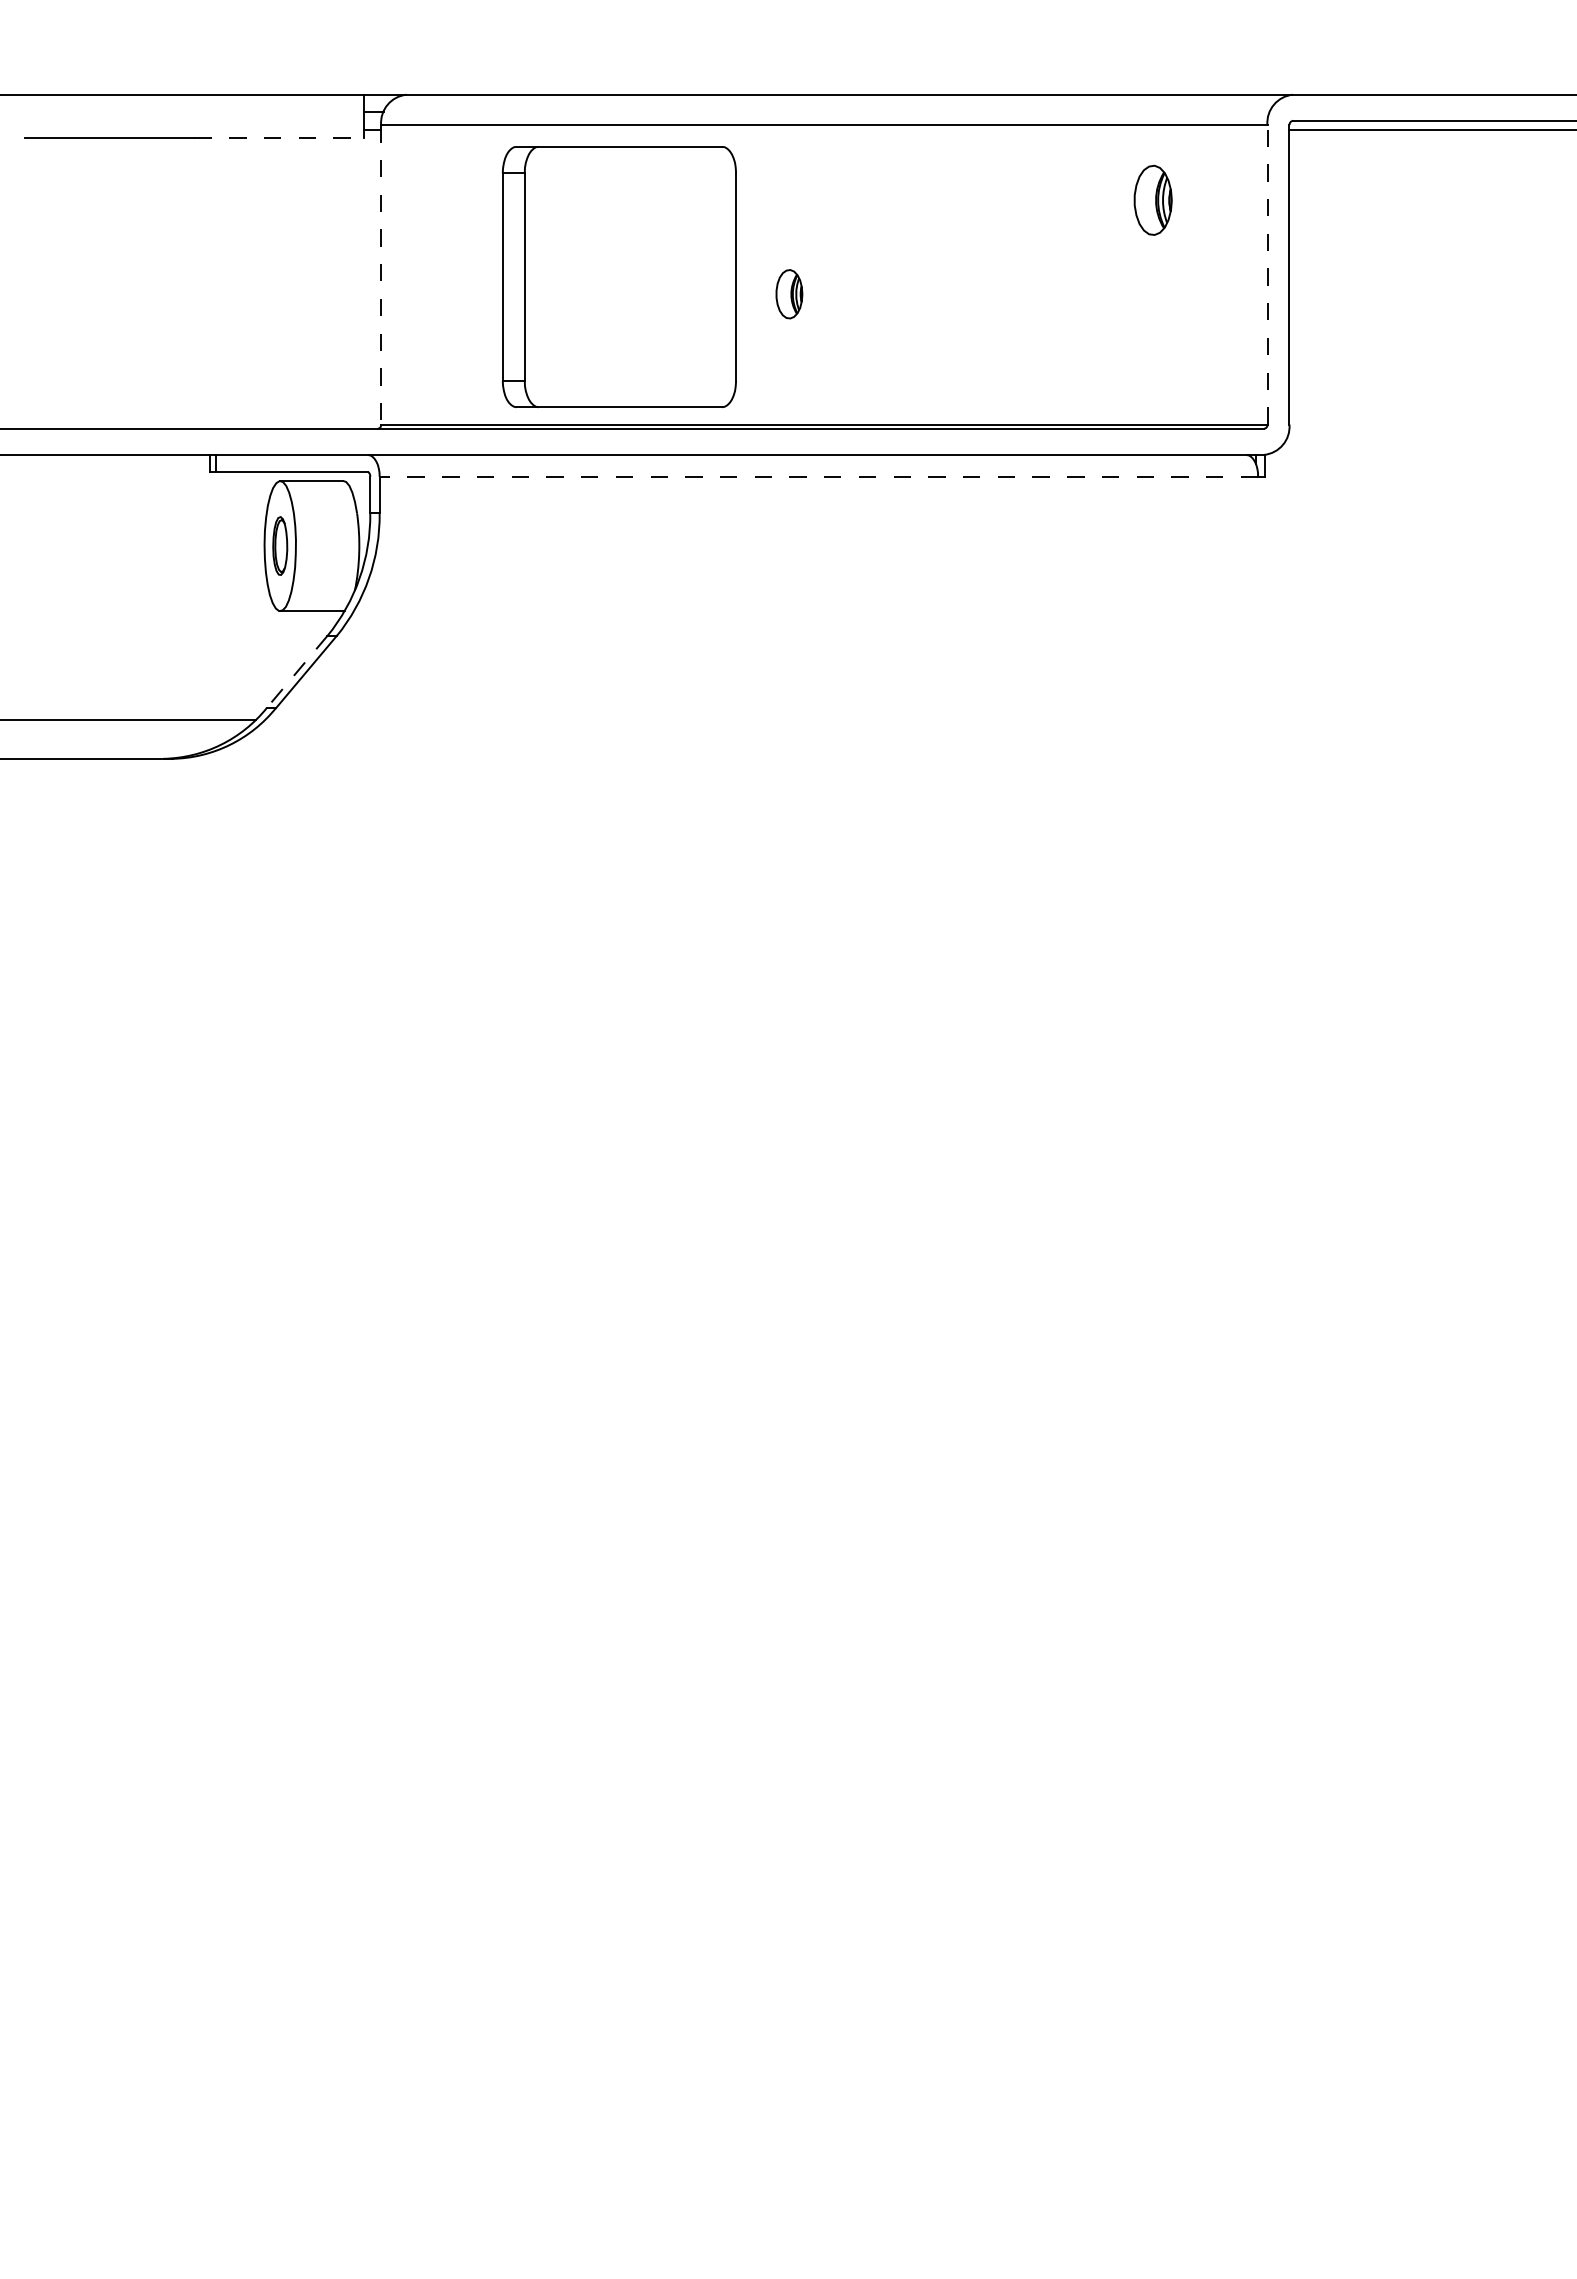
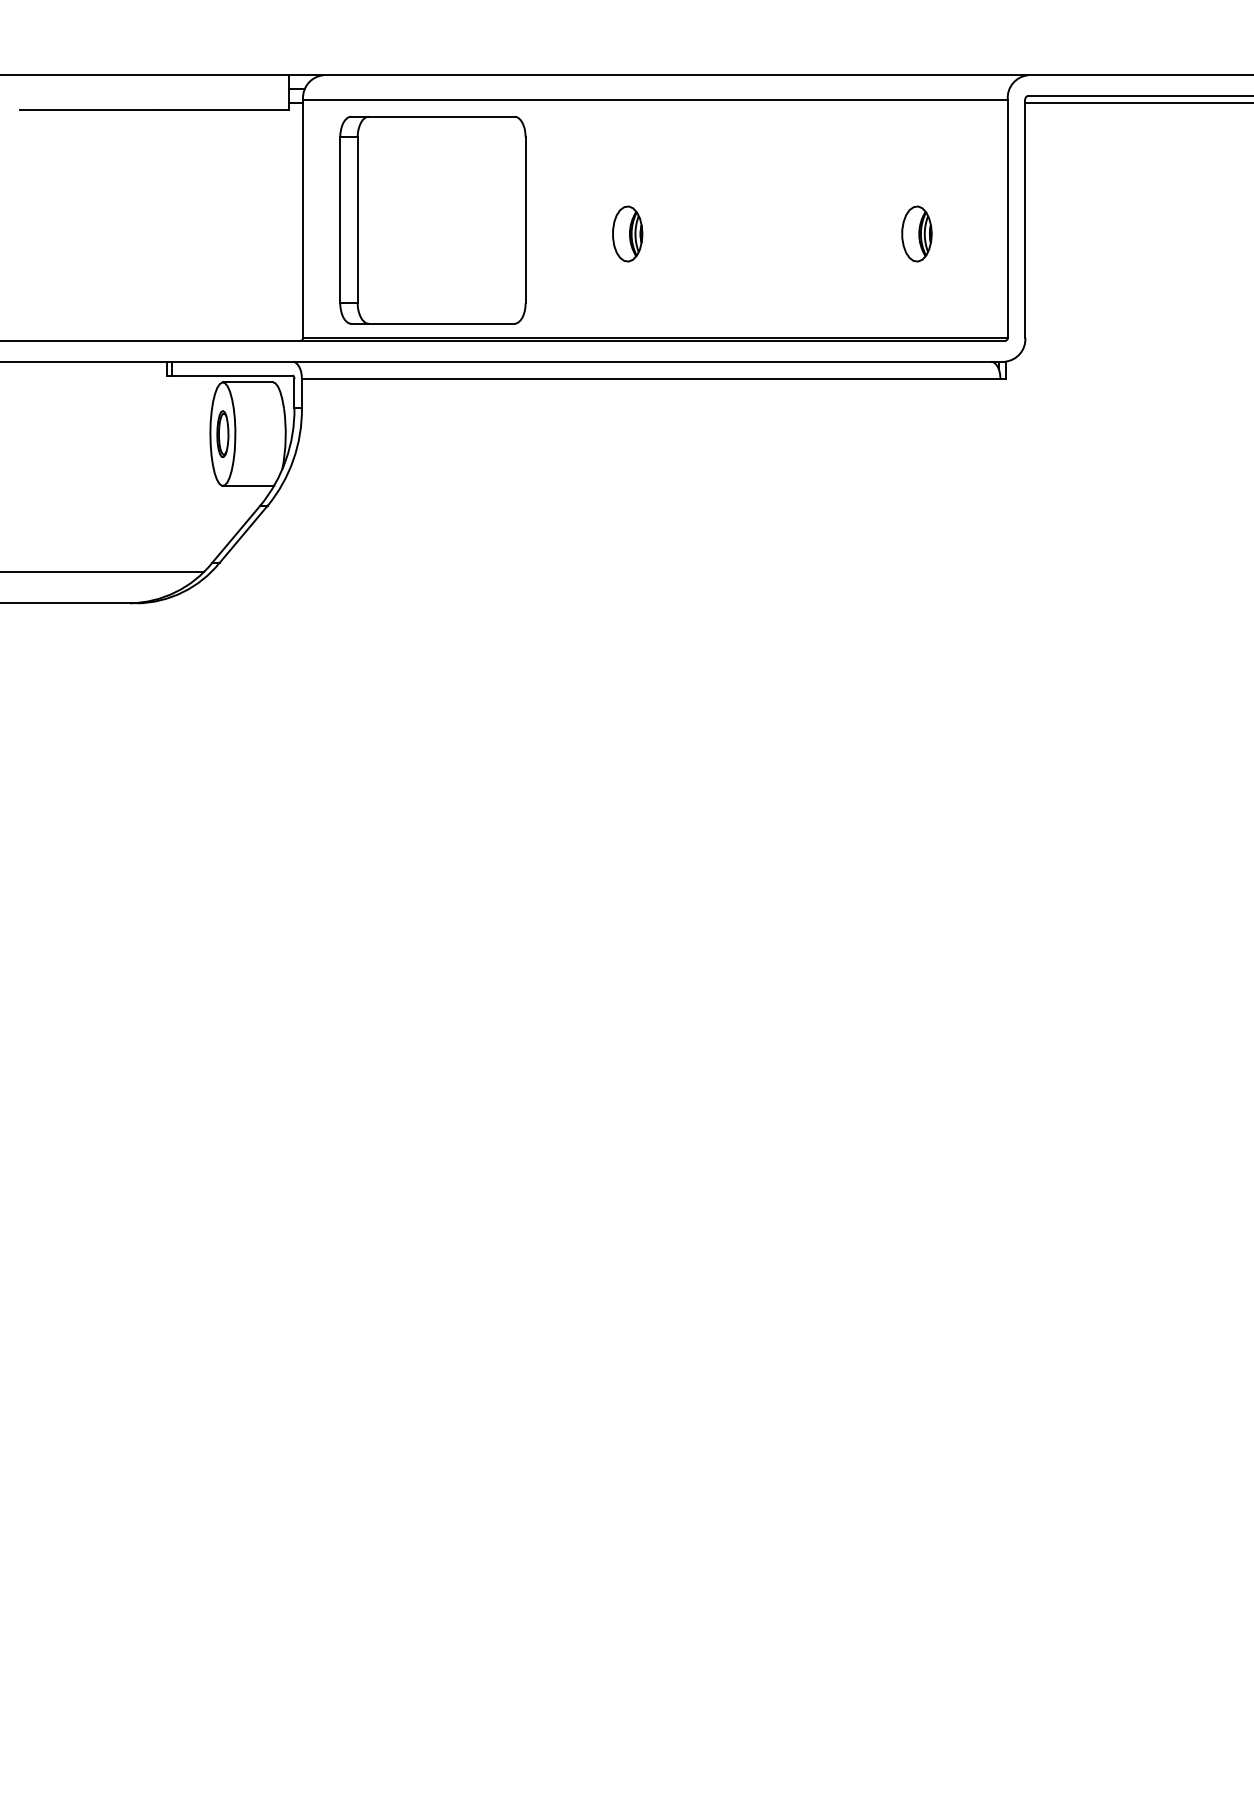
line: (279, 138) -> (222, 110), dashed -> solid
part: (1152, 199) -> (916, 233), moved
line: (381, 274) -> (303, 218), dashed -> solid
line: (1267, 274) -> (1007, 218), dashed -> solid
part: (618, 277) -> (432, 220), moved
part: (789, 293) -> (627, 233), size x1.43
line: (818, 476) -> (650, 378), dashed -> solid
line: (296, 672) -> (235, 534), dashed -> solid

